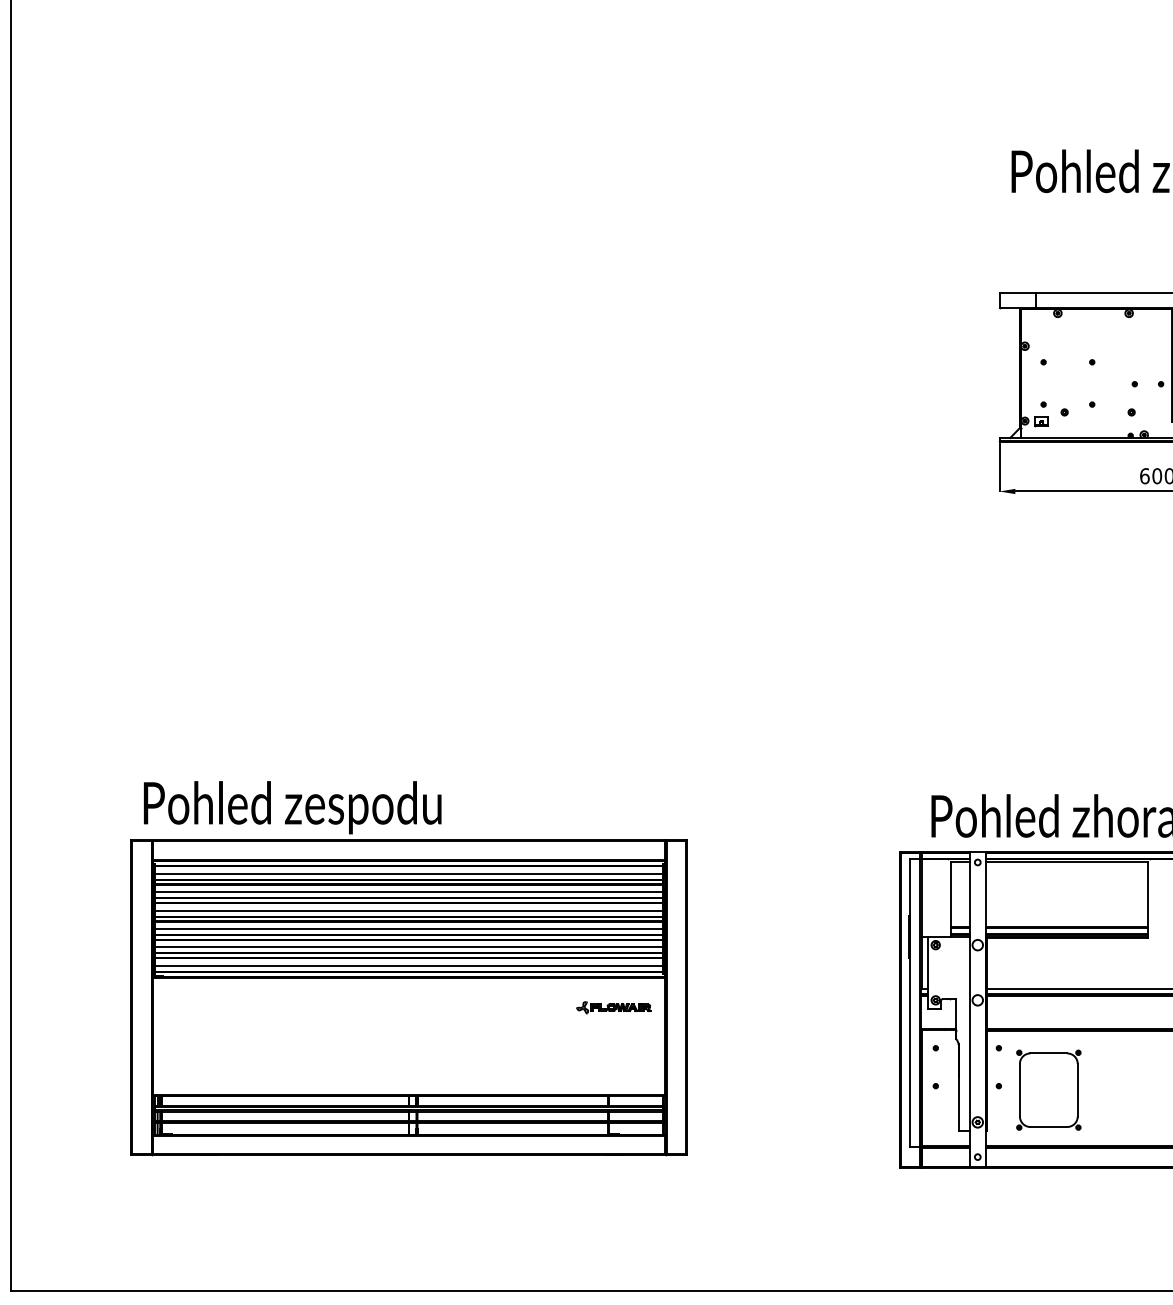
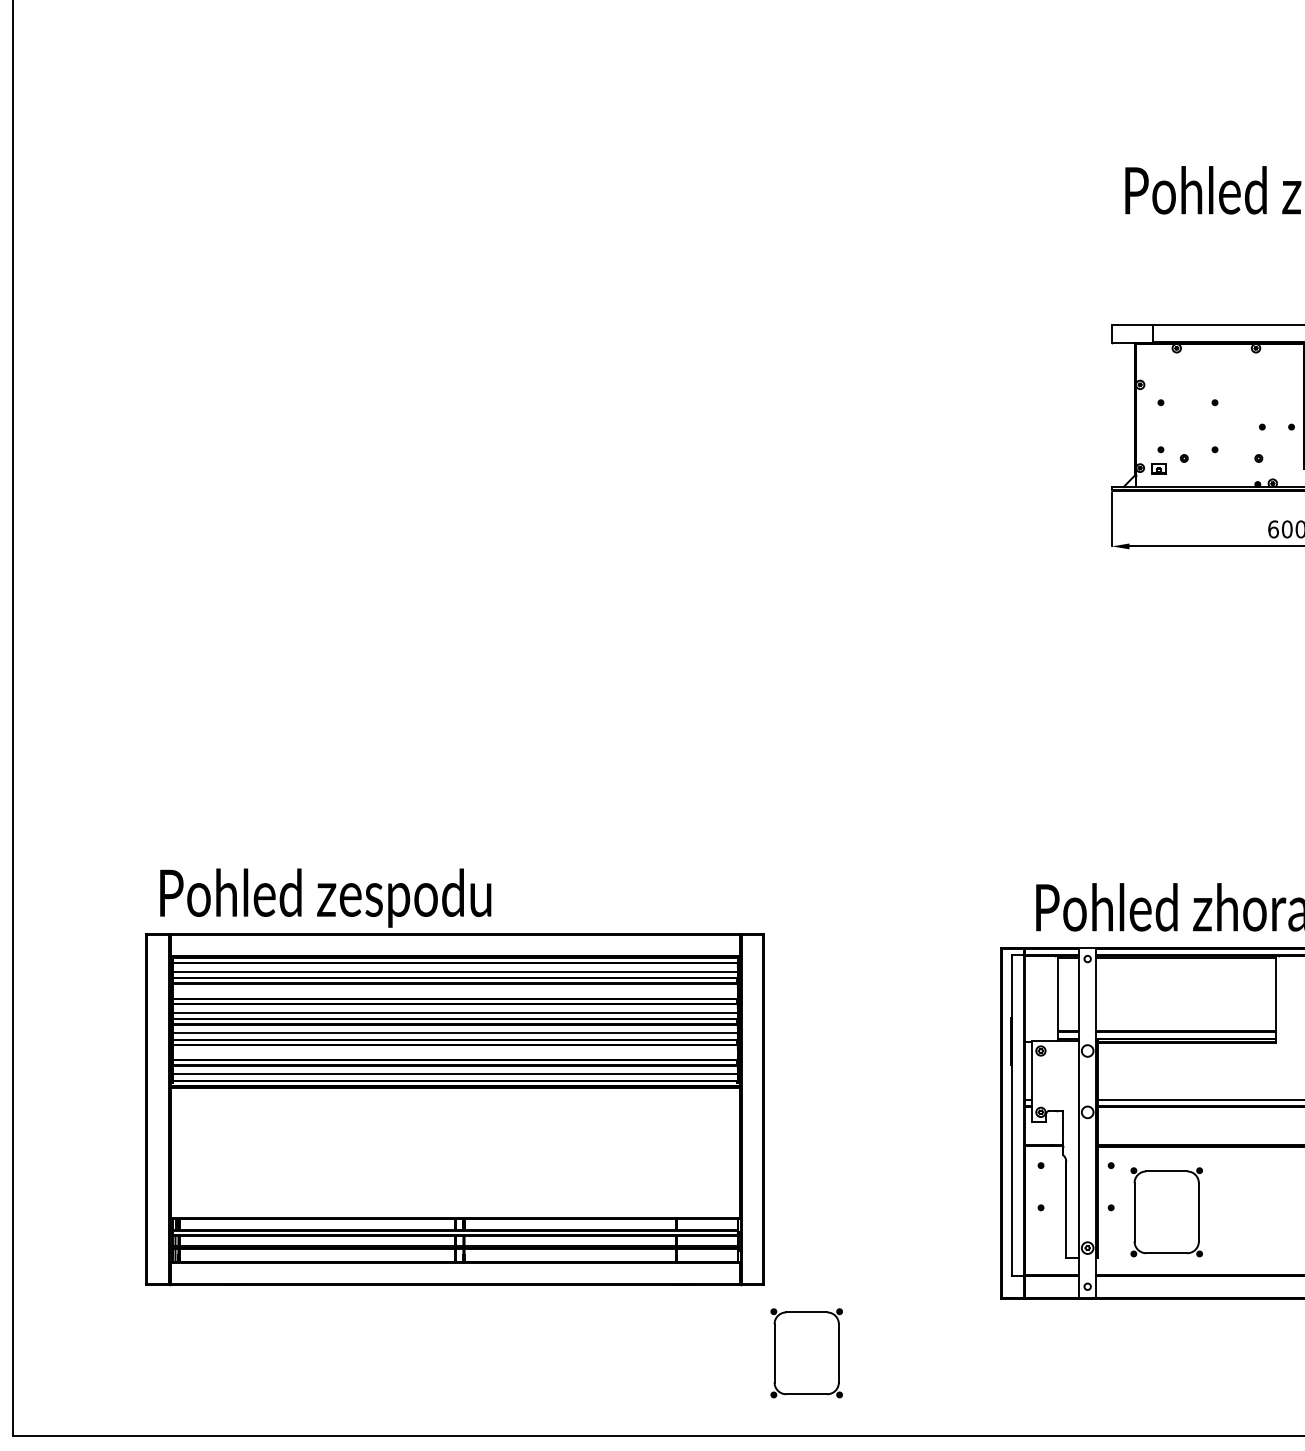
line: (408, 892) -> (454, 992), removed
line: (408, 947) -> (454, 1053), removed
part: (613, 1007) -> (682, 1120), removed
part: (724, 1217) -> (806, 1353), added

